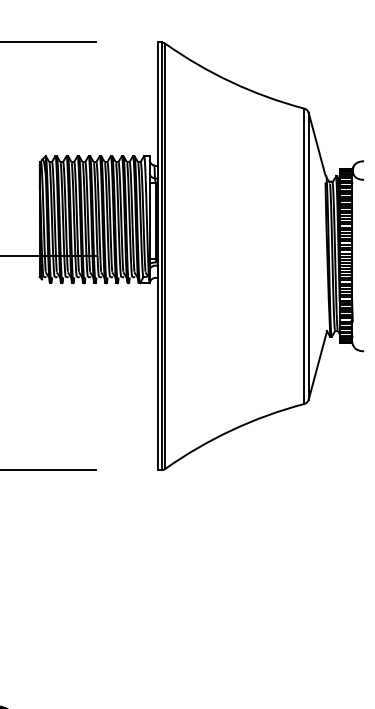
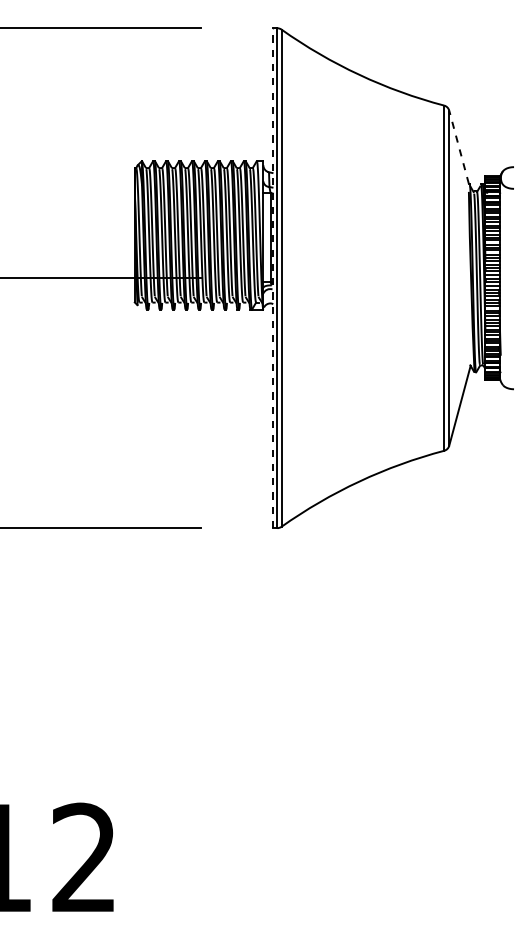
line: (317, 144) -> (459, 147), solid -> dashed
line: (157, 256) -> (272, 278), solid -> dashed

